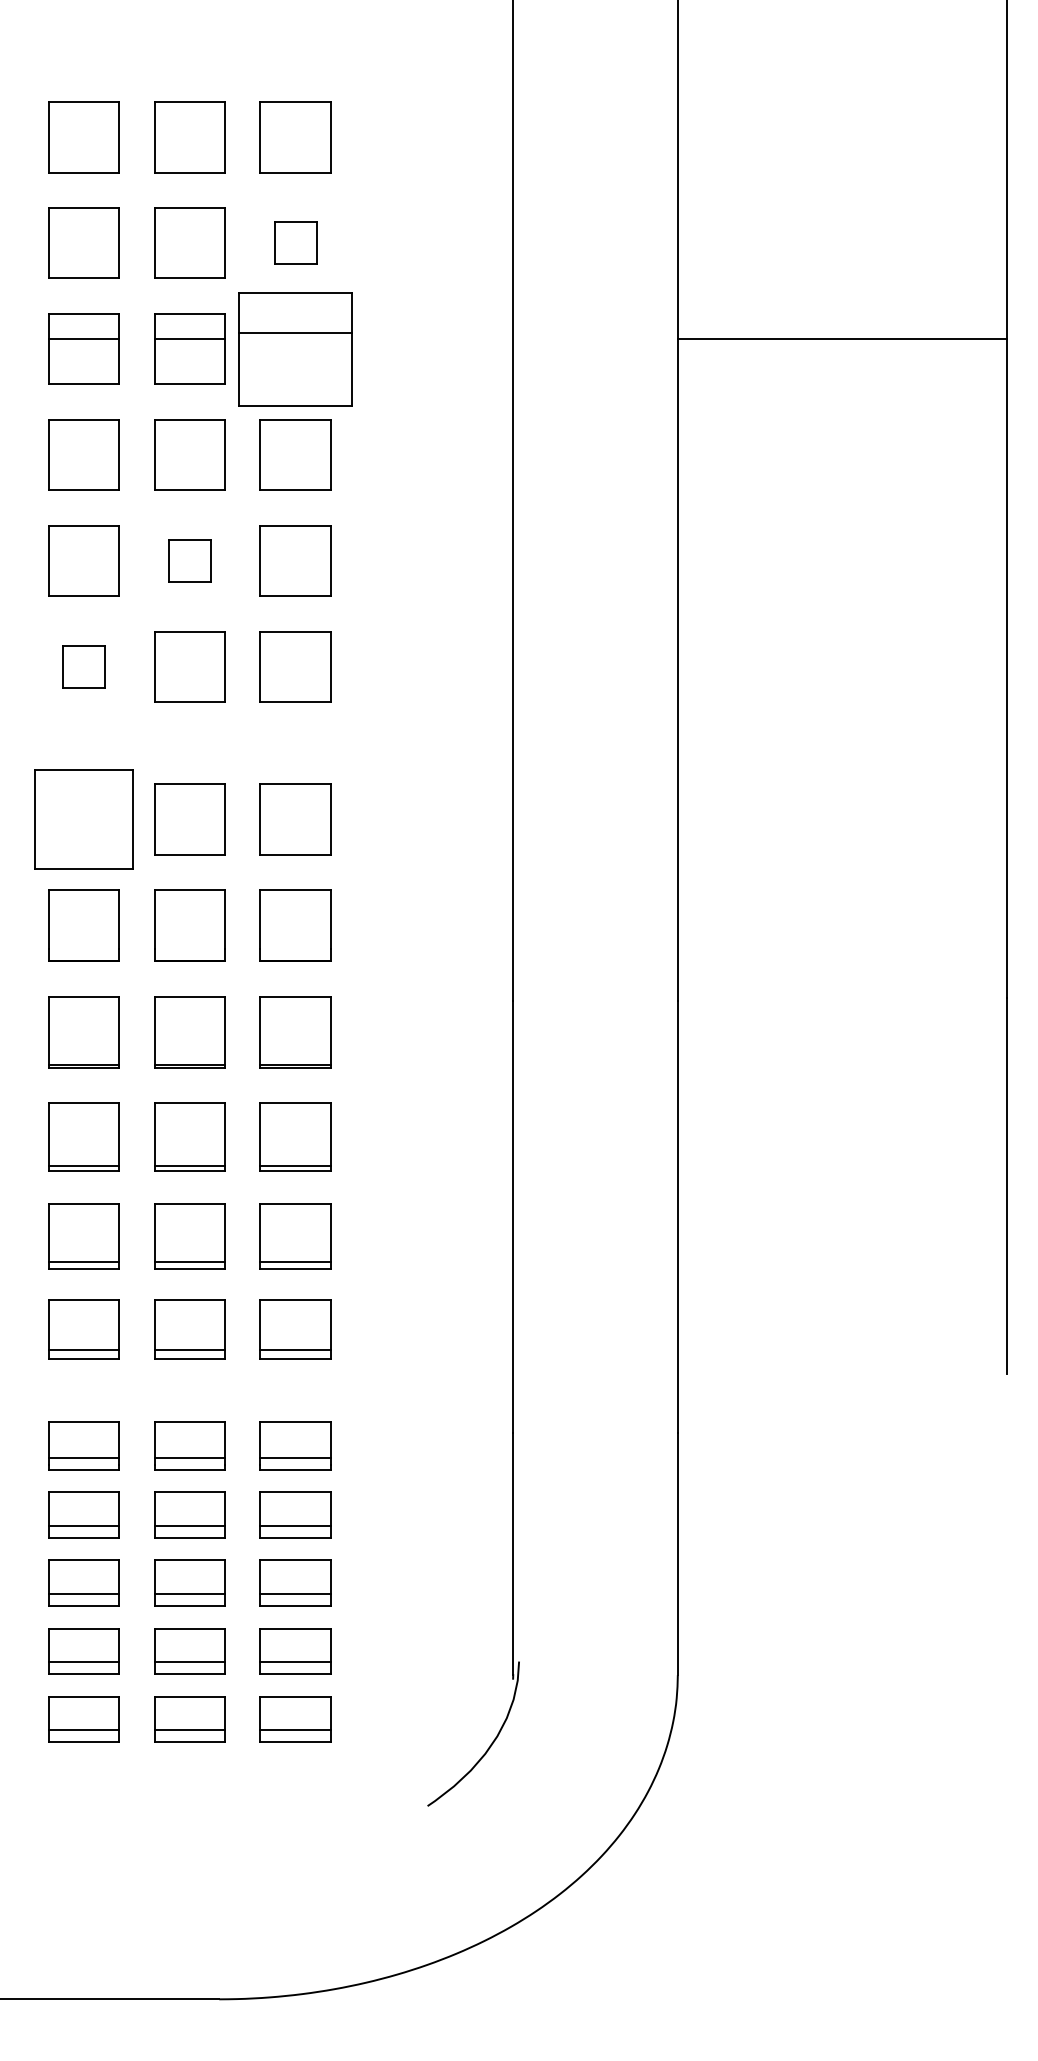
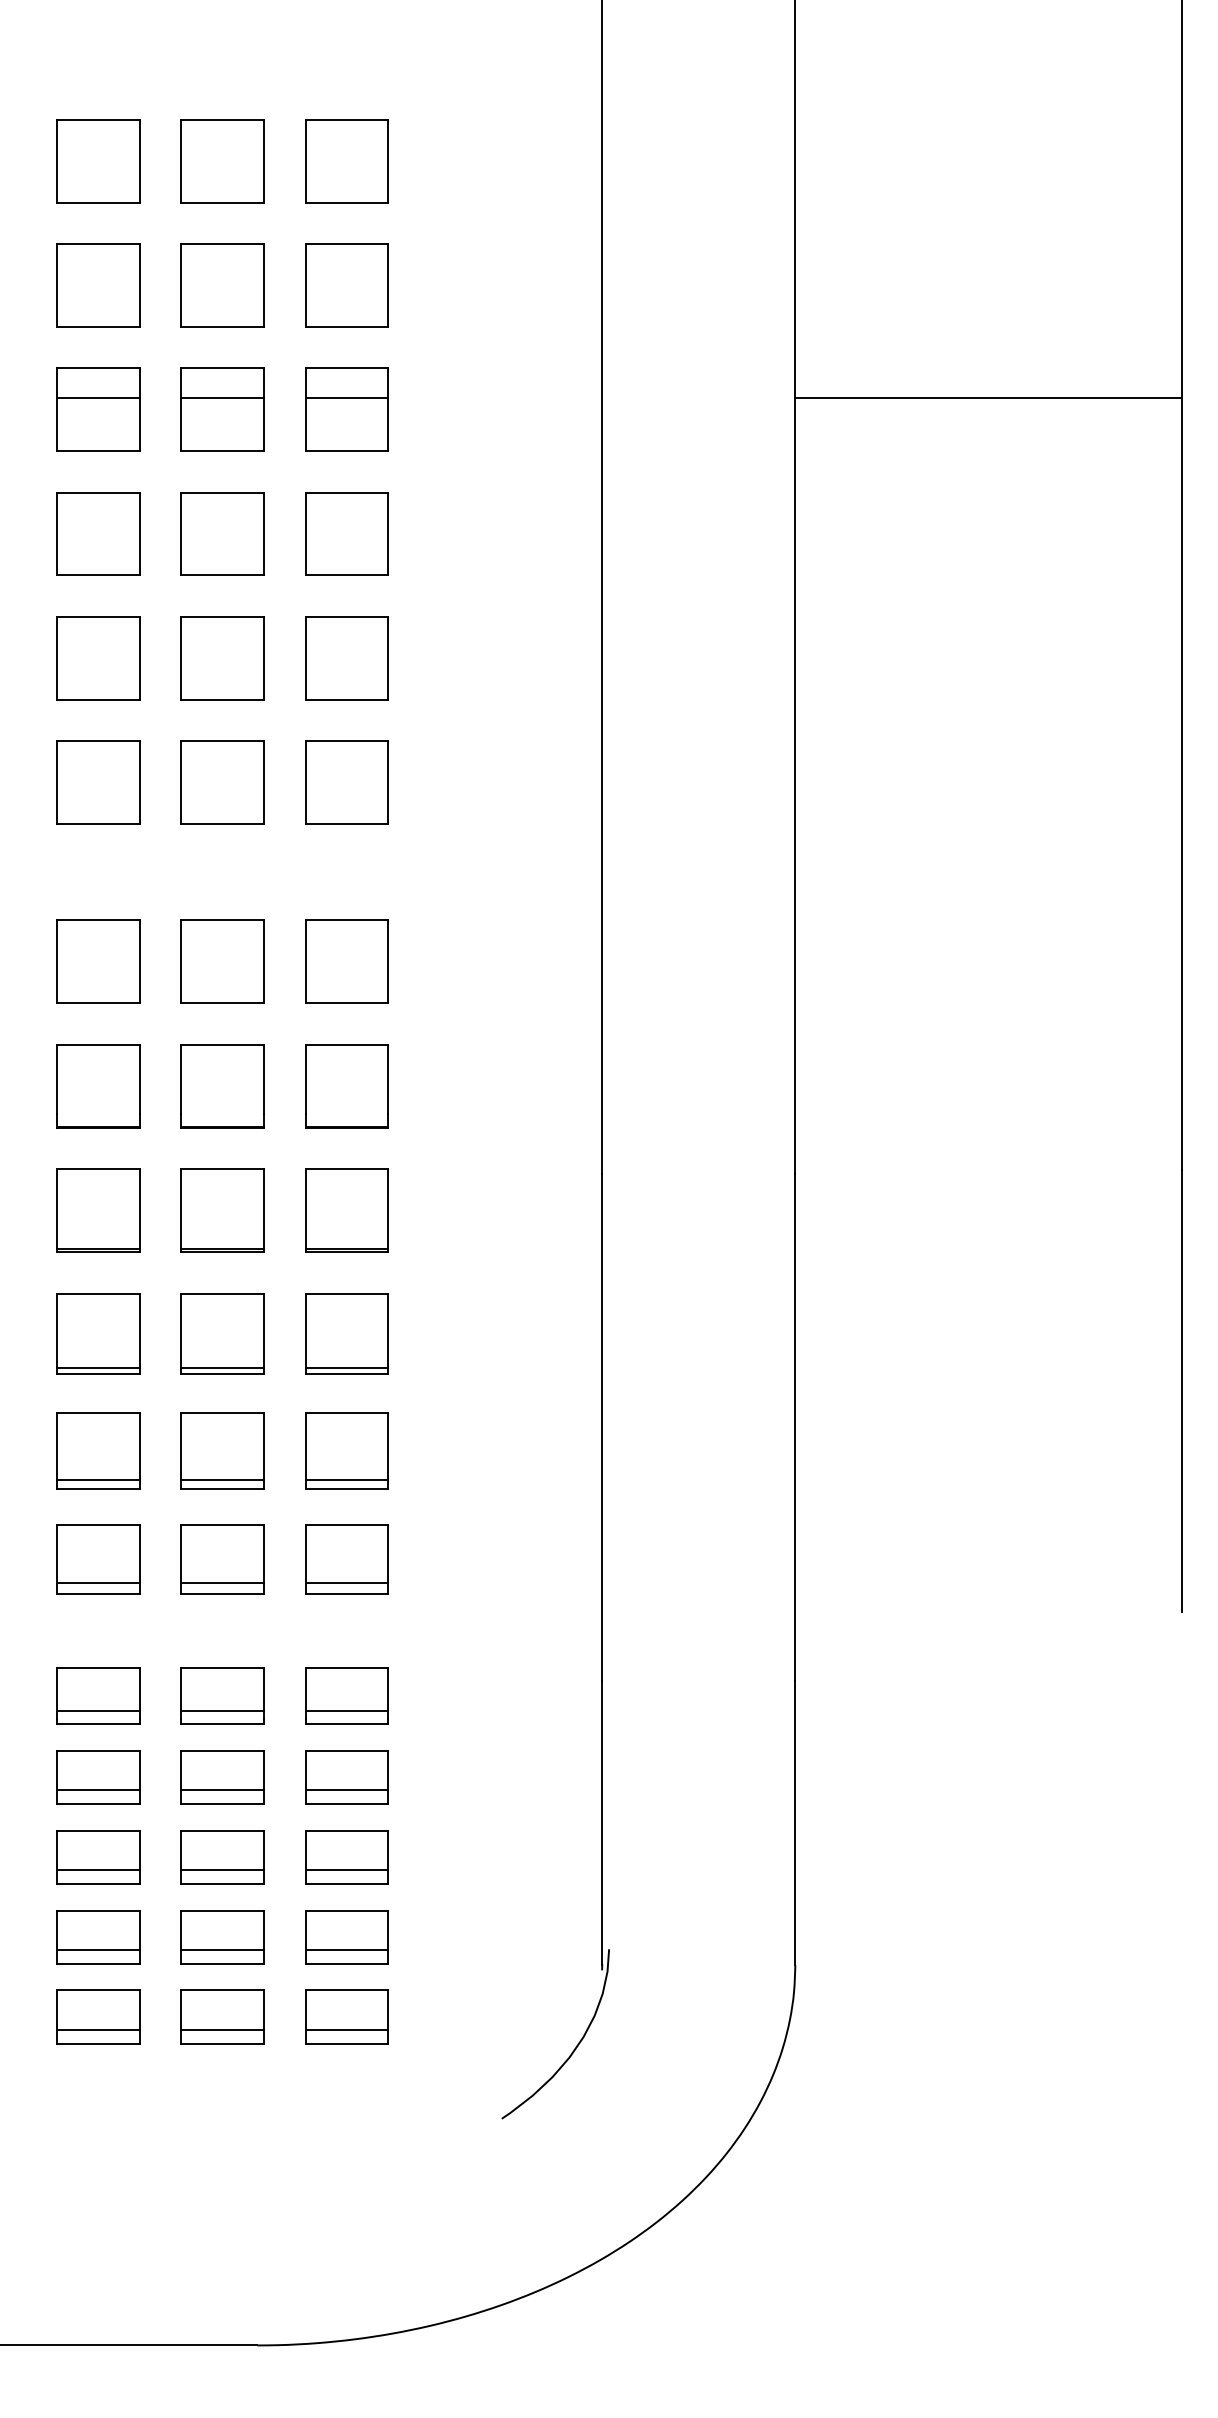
part: (295, 243) -> (346, 285), size x1.67
part: (295, 348) -> (346, 409), size x0.62
part: (189, 561) -> (222, 658), size x1.67
part: (83, 666) -> (98, 782), size x1.67
part: (83, 819) -> (98, 961), size x0.71

